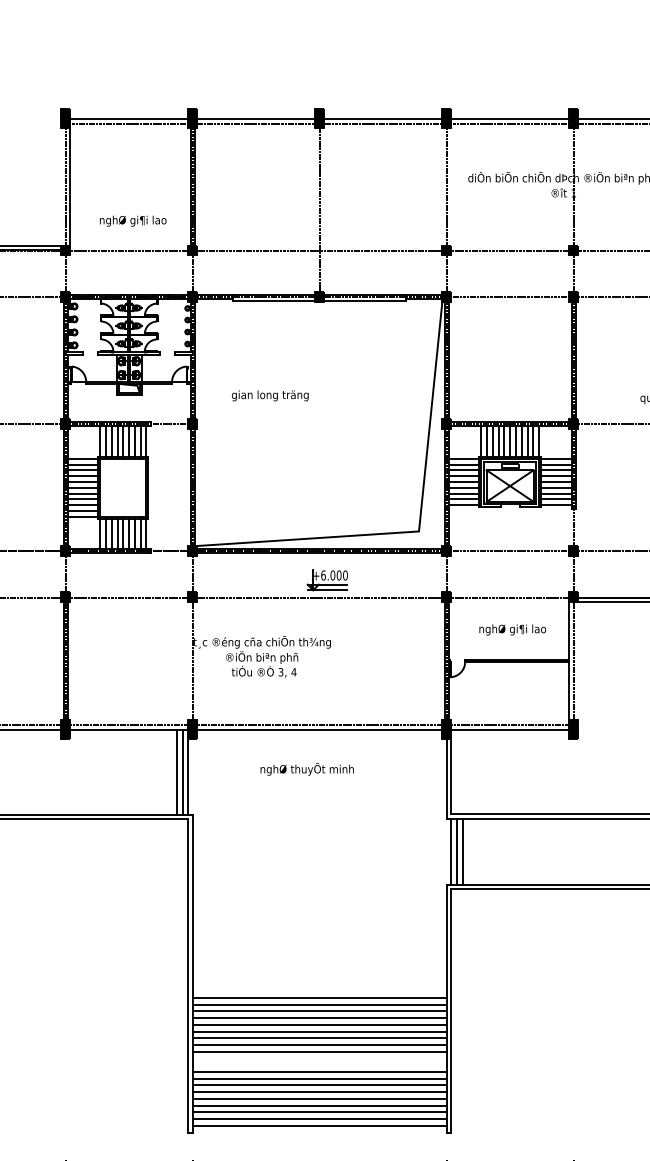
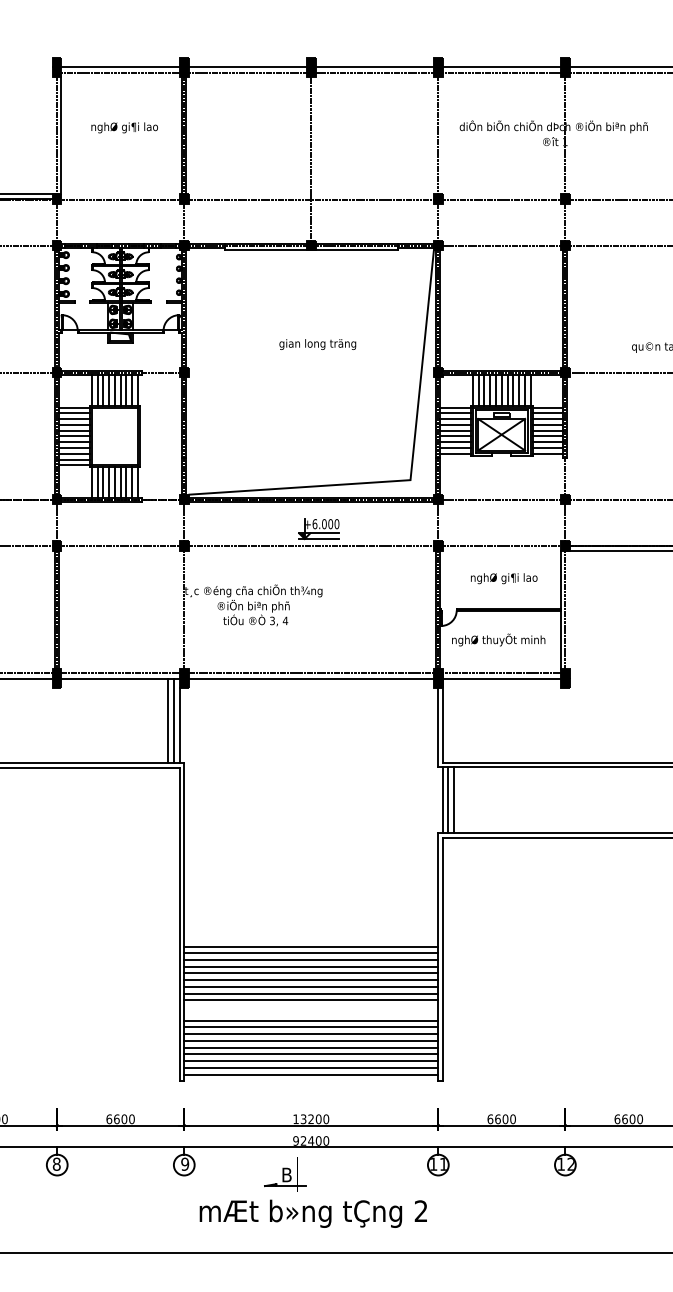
text: (132, 220) -> (124, 127), moved
text: (269, 395) -> (317, 344), moved
text: (306, 768) -> (498, 639), moved

